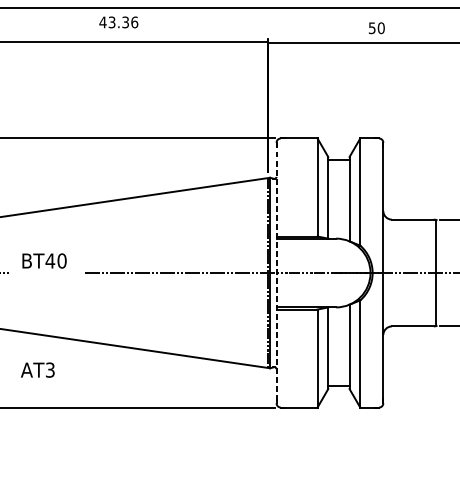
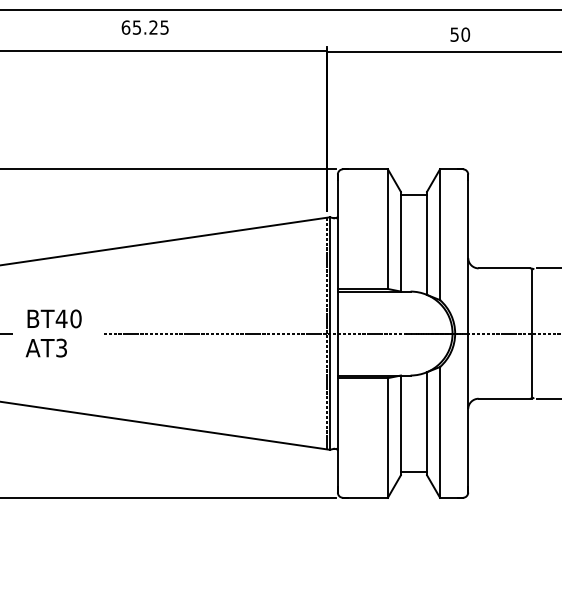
text: (119, 22) -> (145, 27), 43.36 -> 65.25
line: (276, 273) -> (337, 334), dashed -> solid
text: (37, 369) -> (45, 347), moved

